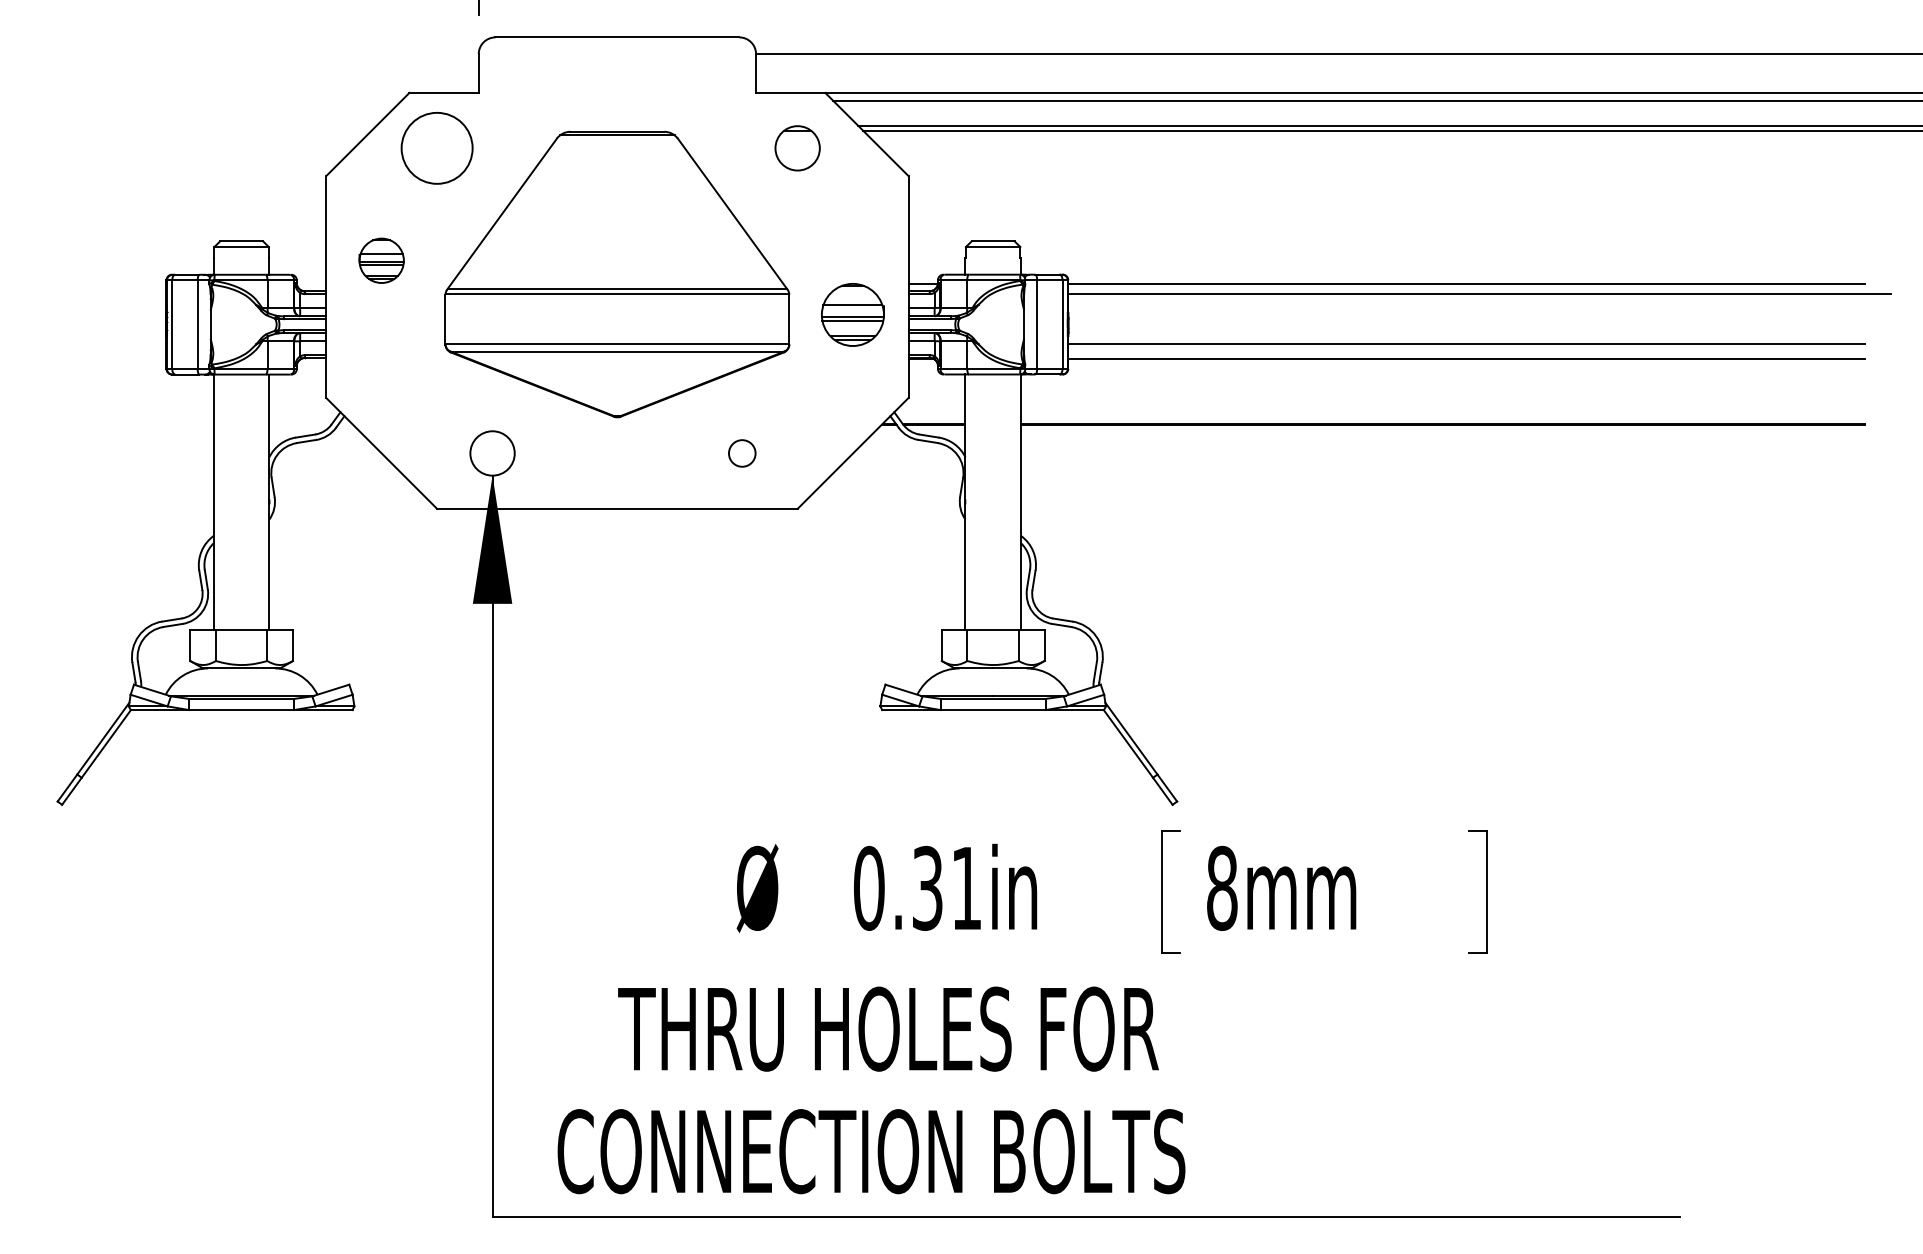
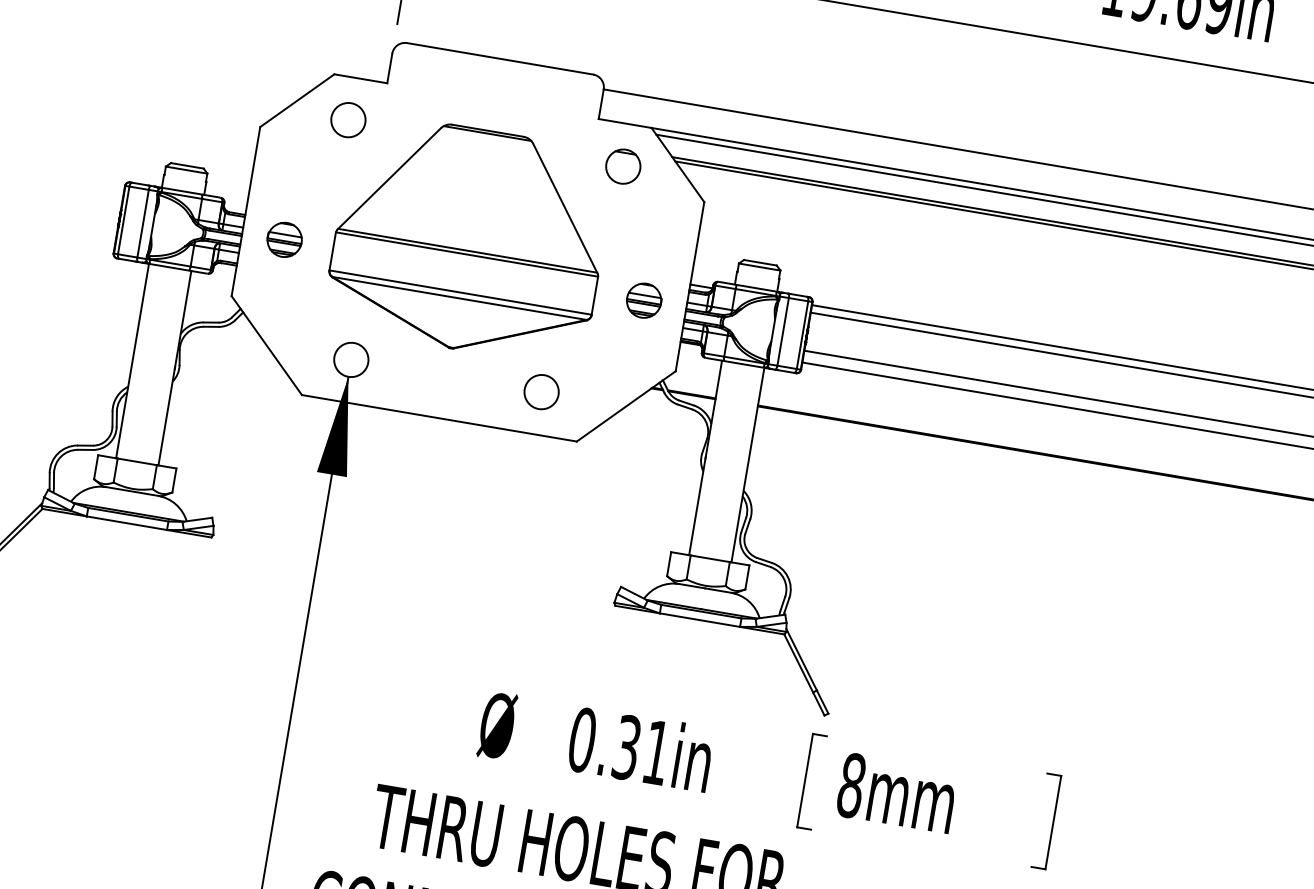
circle: (436, 148) -> (347, 120), size x0.62
part: (381, 260) -> (284, 239), moved
part: (853, 314) -> (644, 300), size x0.71
circle: (742, 453) -> (541, 392), size x1.67

